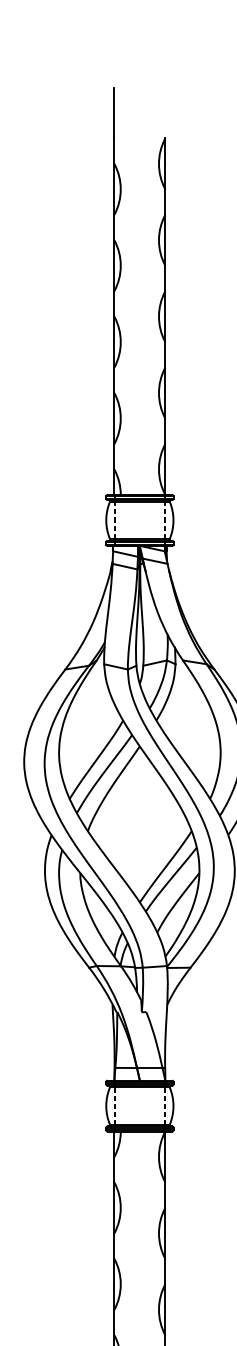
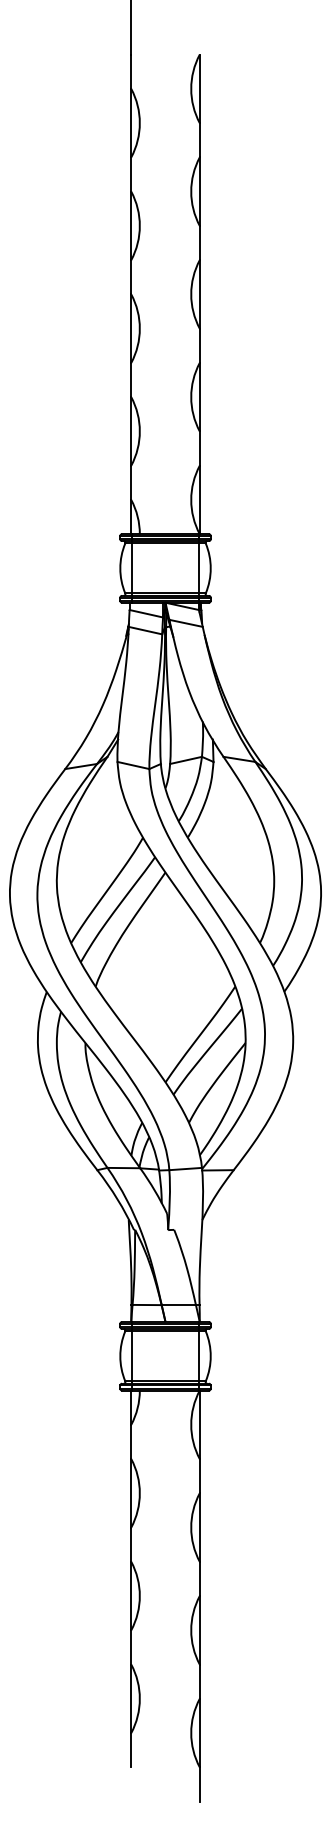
line: (115, 519) -> (132, 567), dashed -> solid
line: (164, 519) -> (198, 567), dashed -> solid
line: (115, 1106) -> (132, 1356), dashed -> solid
line: (164, 1106) -> (198, 1356), dashed -> solid

